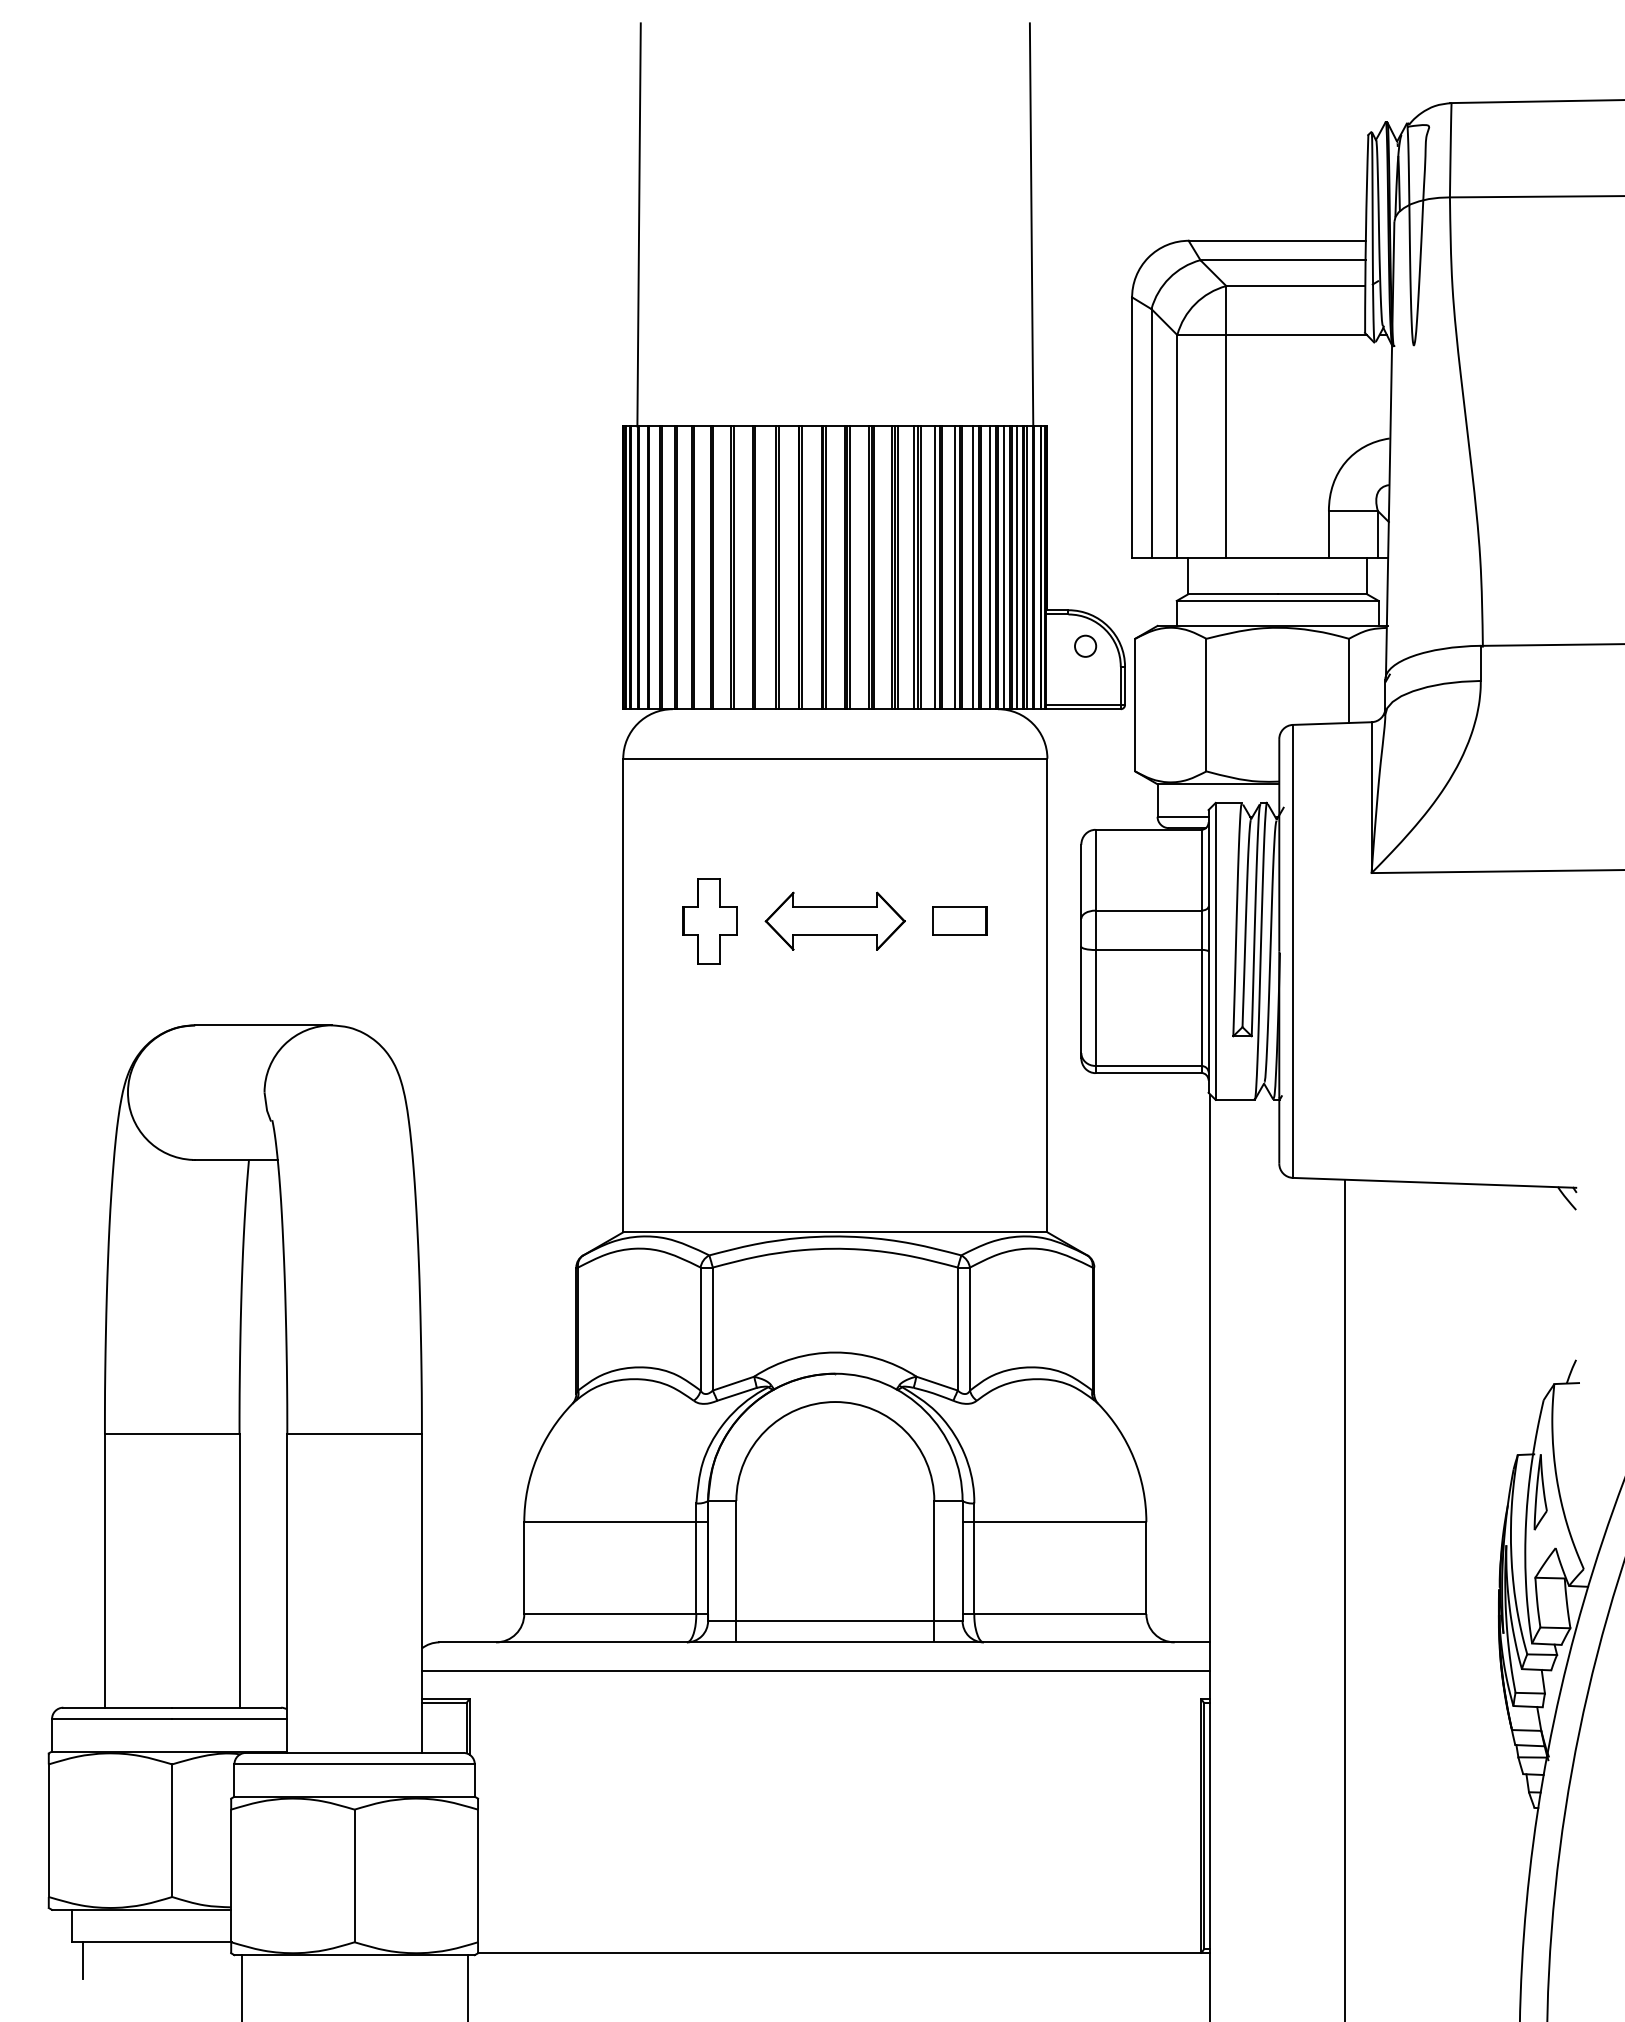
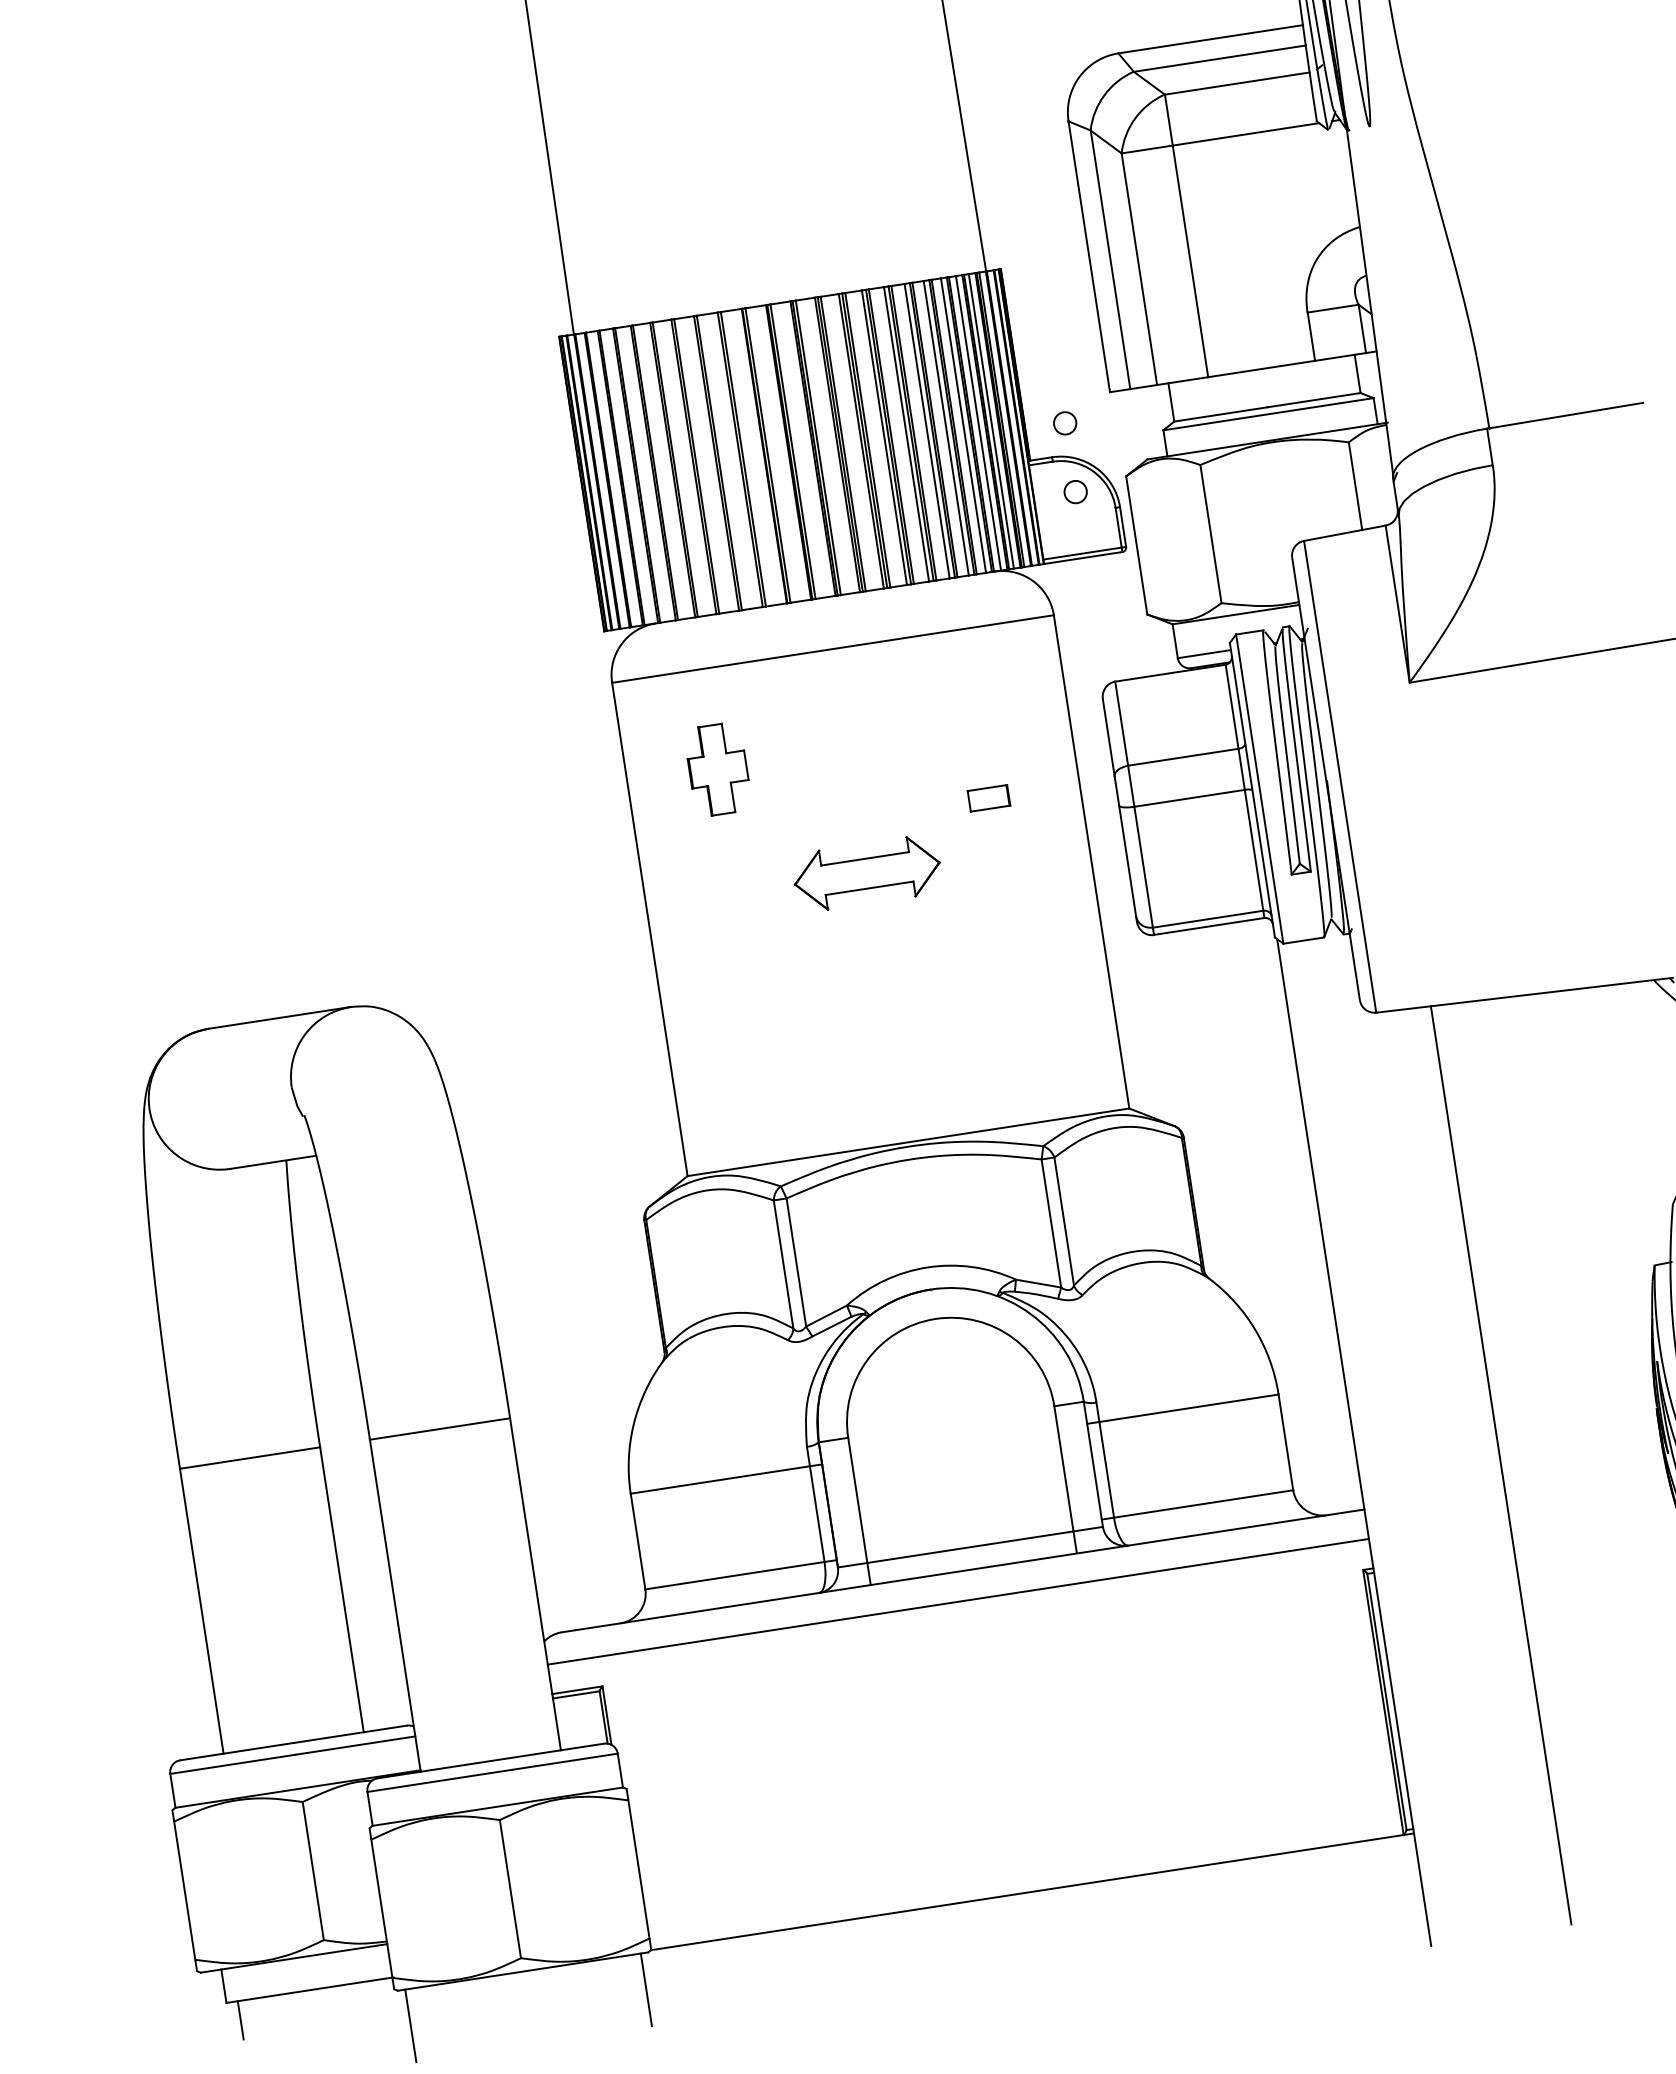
circle: (1085, 579) -> (1064, 422), added
part: (834, 920) -> (866, 872), moved
part: (959, 920) -> (988, 797), size x0.7
part: (709, 921) -> (717, 769), moved

